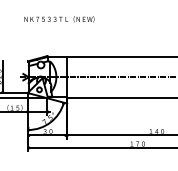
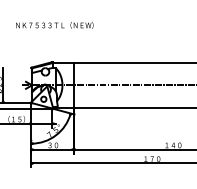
text: (59, 19) -> (54, 25), moved

